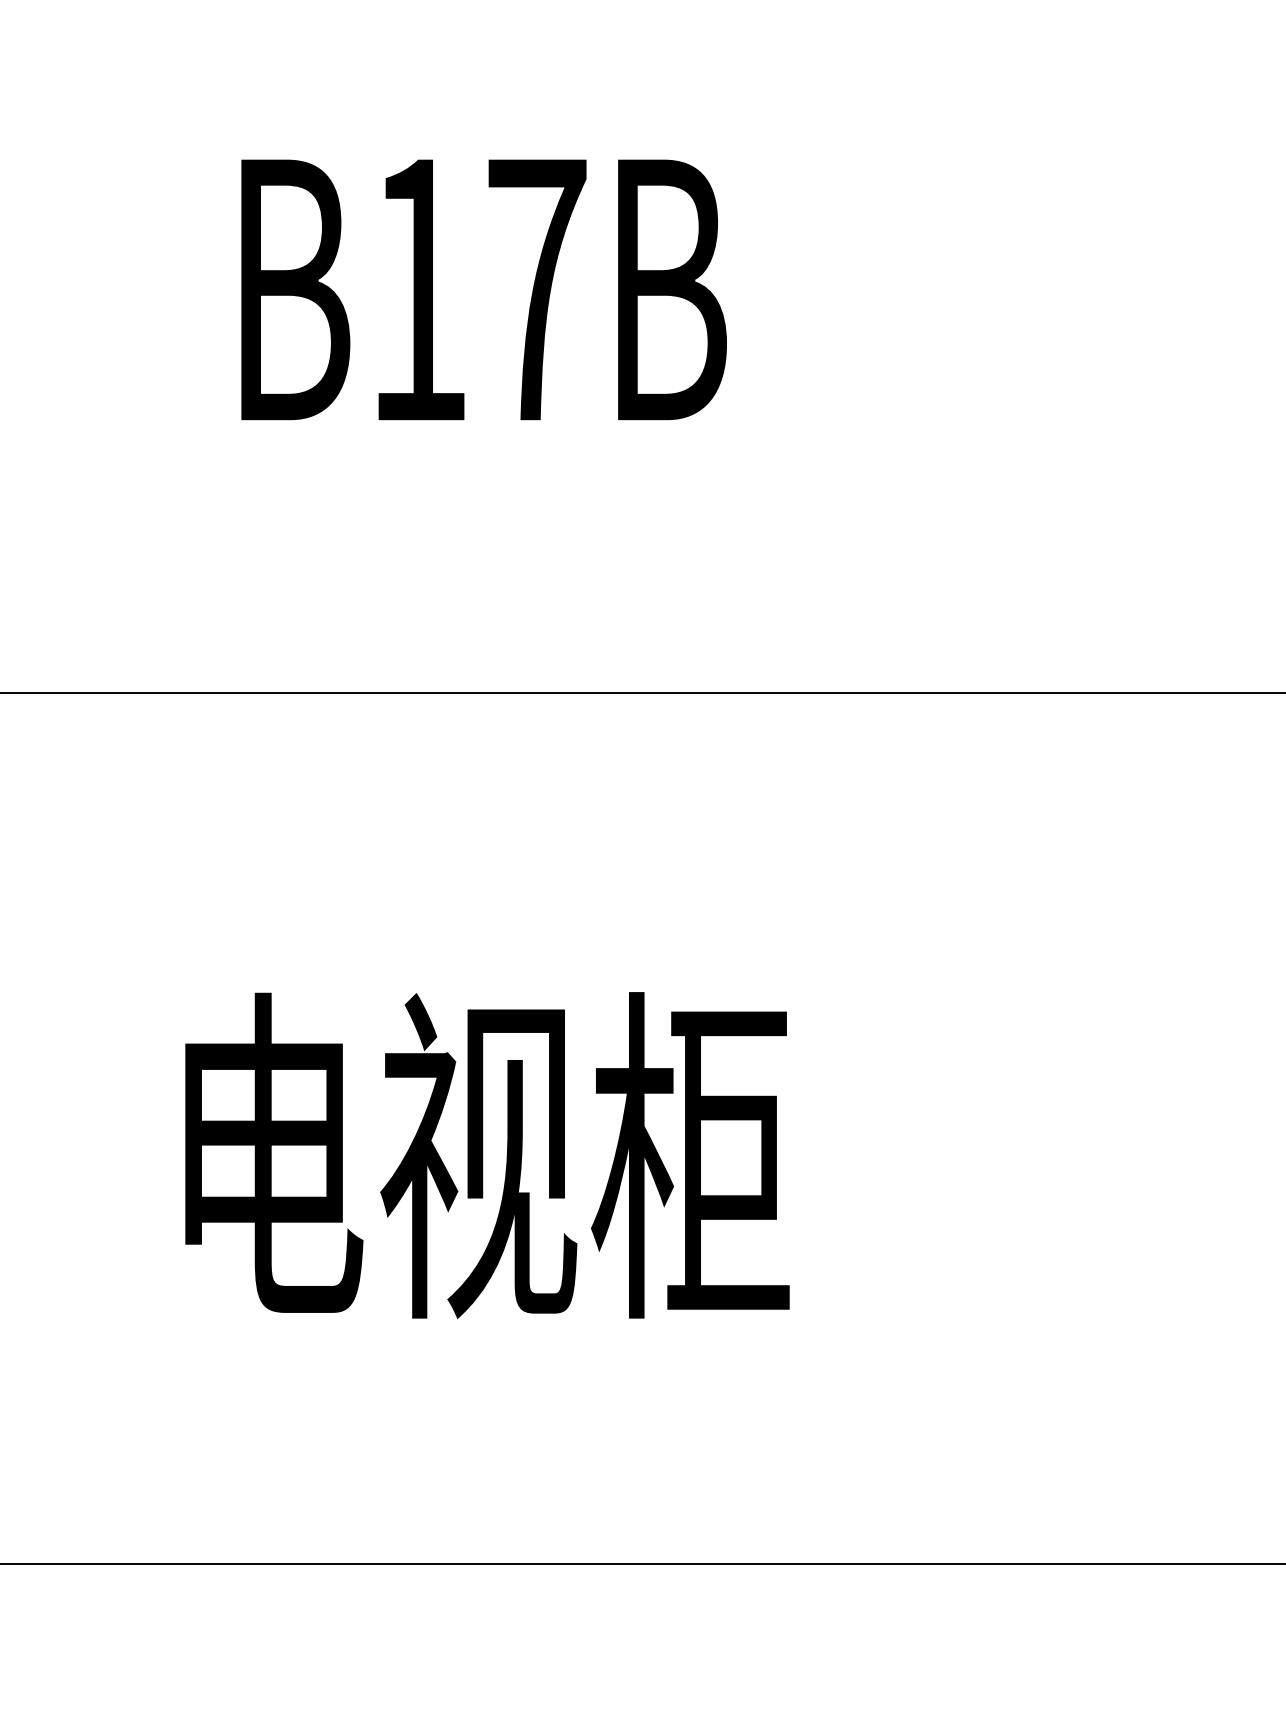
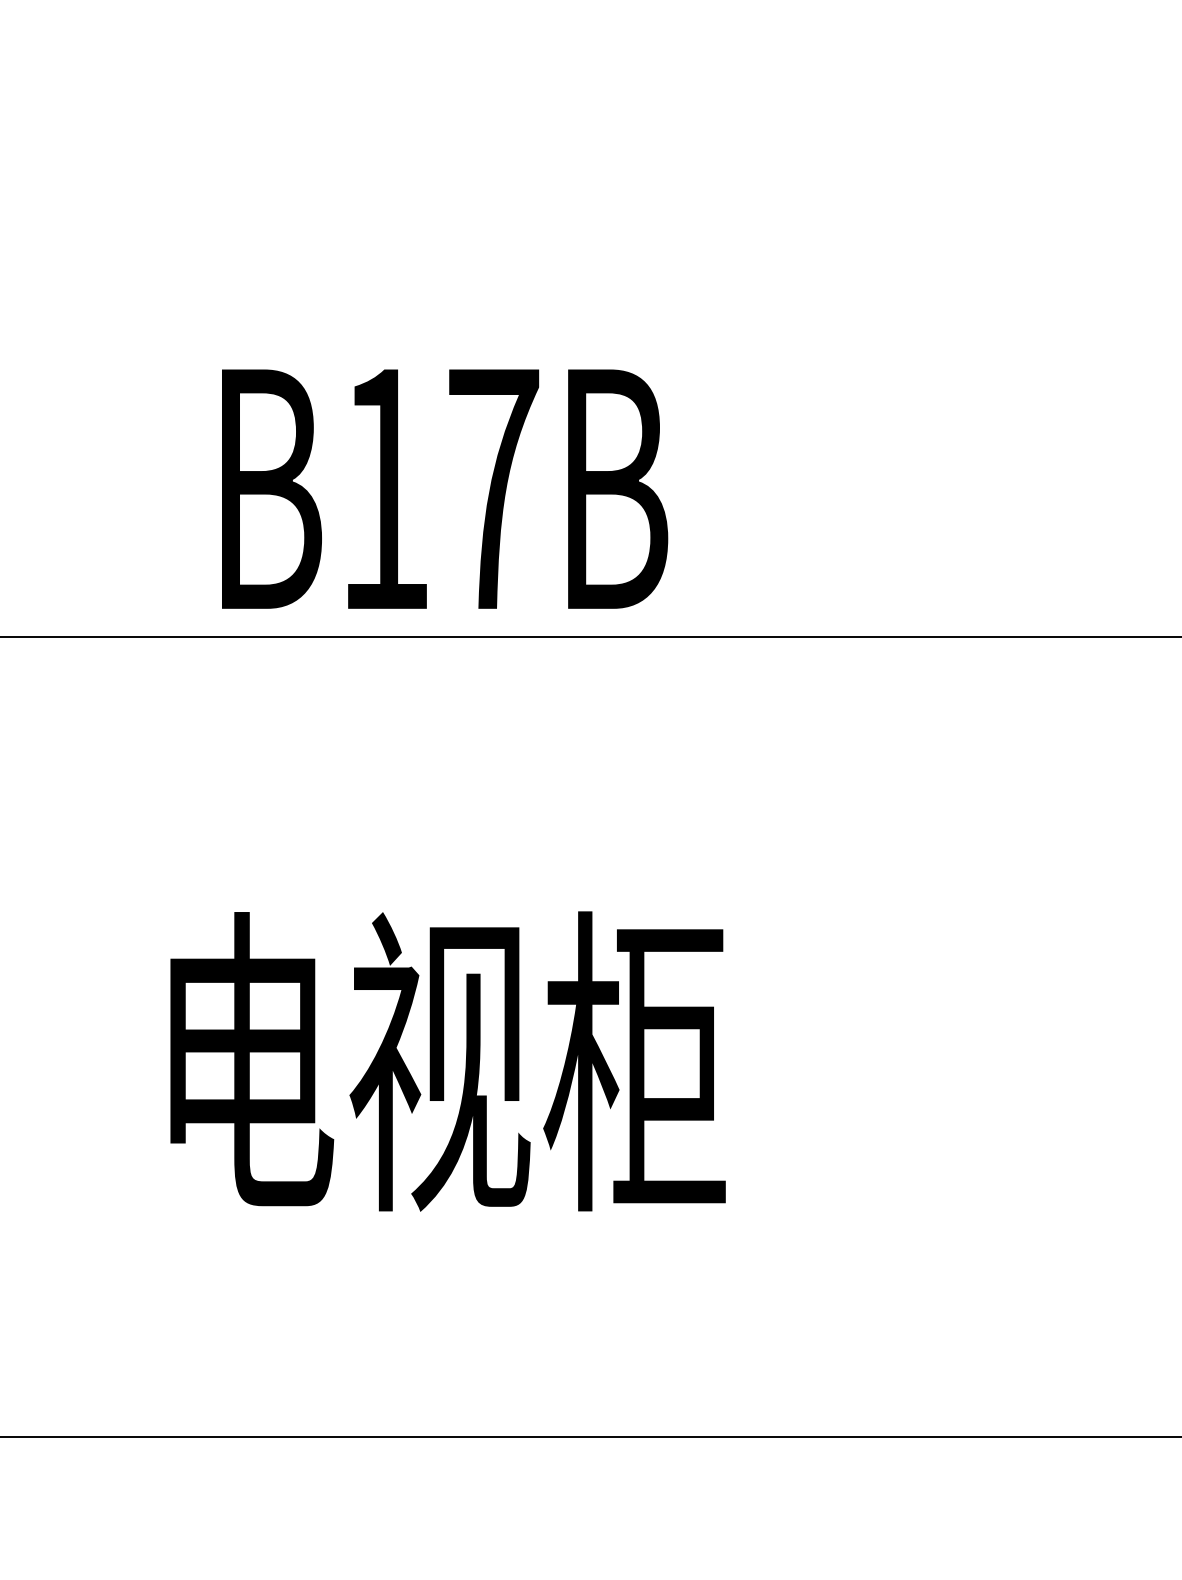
text: (484, 289) -> (445, 488), moved

